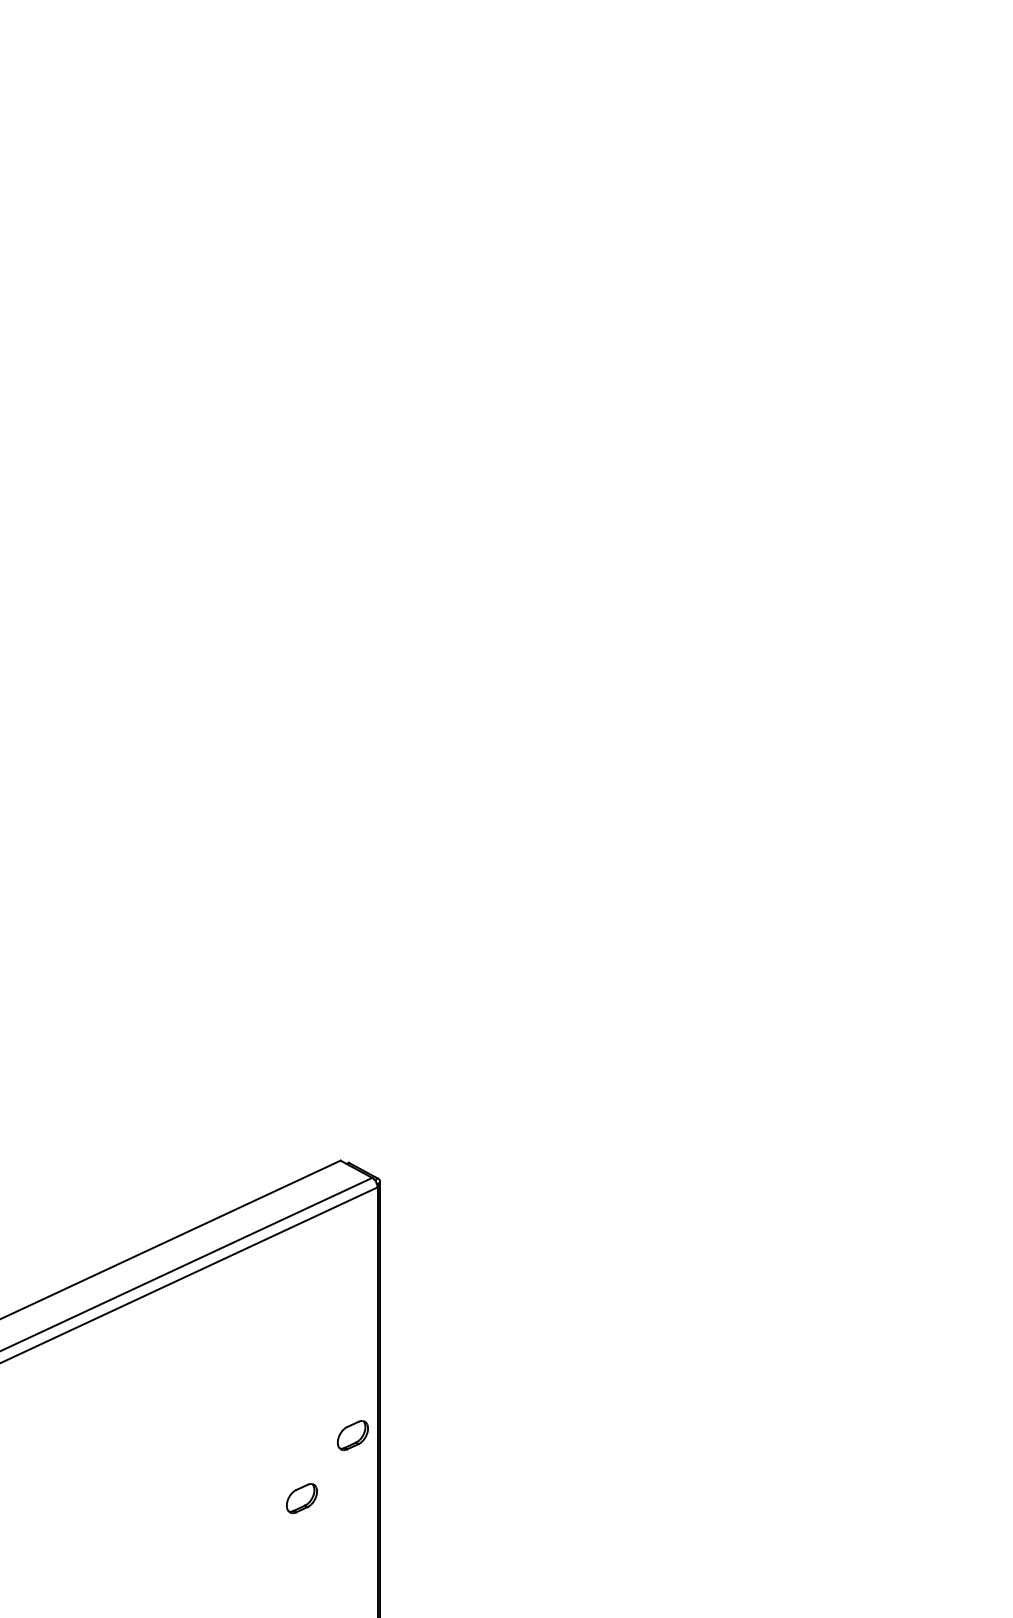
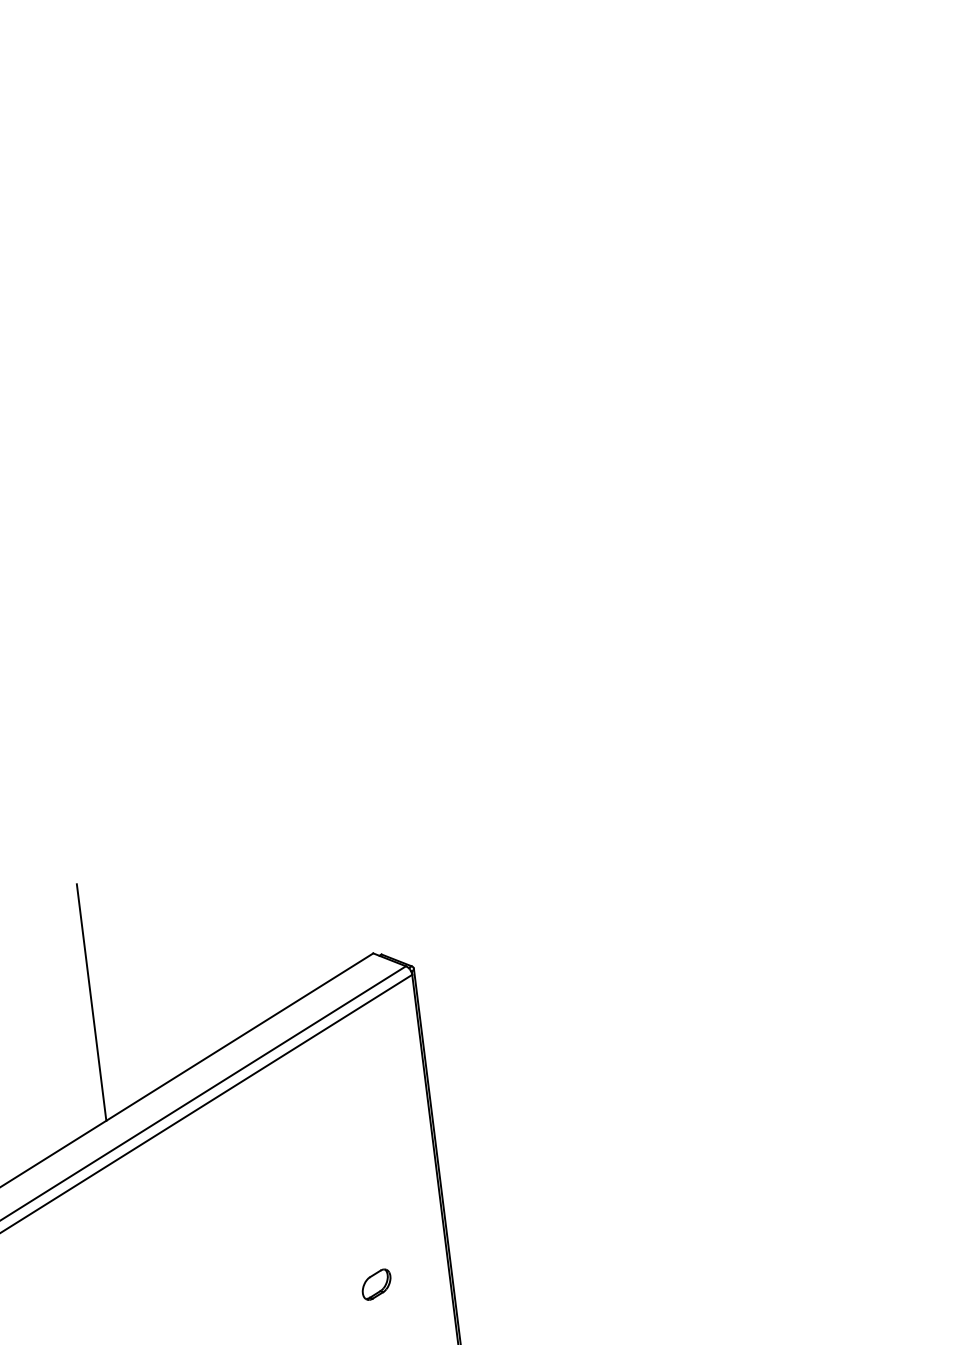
line: (47, 1174) -> (91, 1002), added
part: (352, 1435) -> (417, 1217), removed

